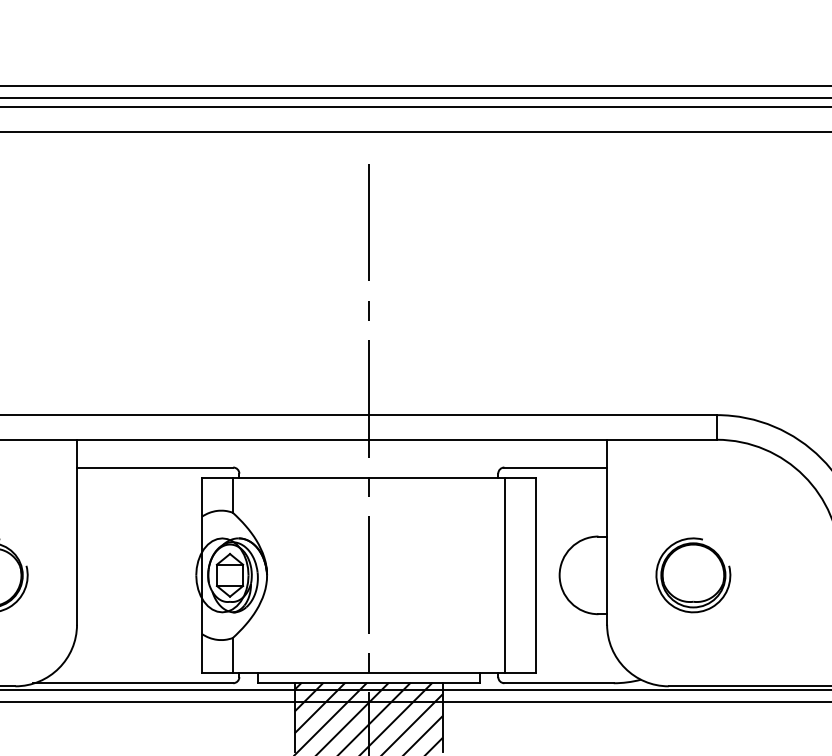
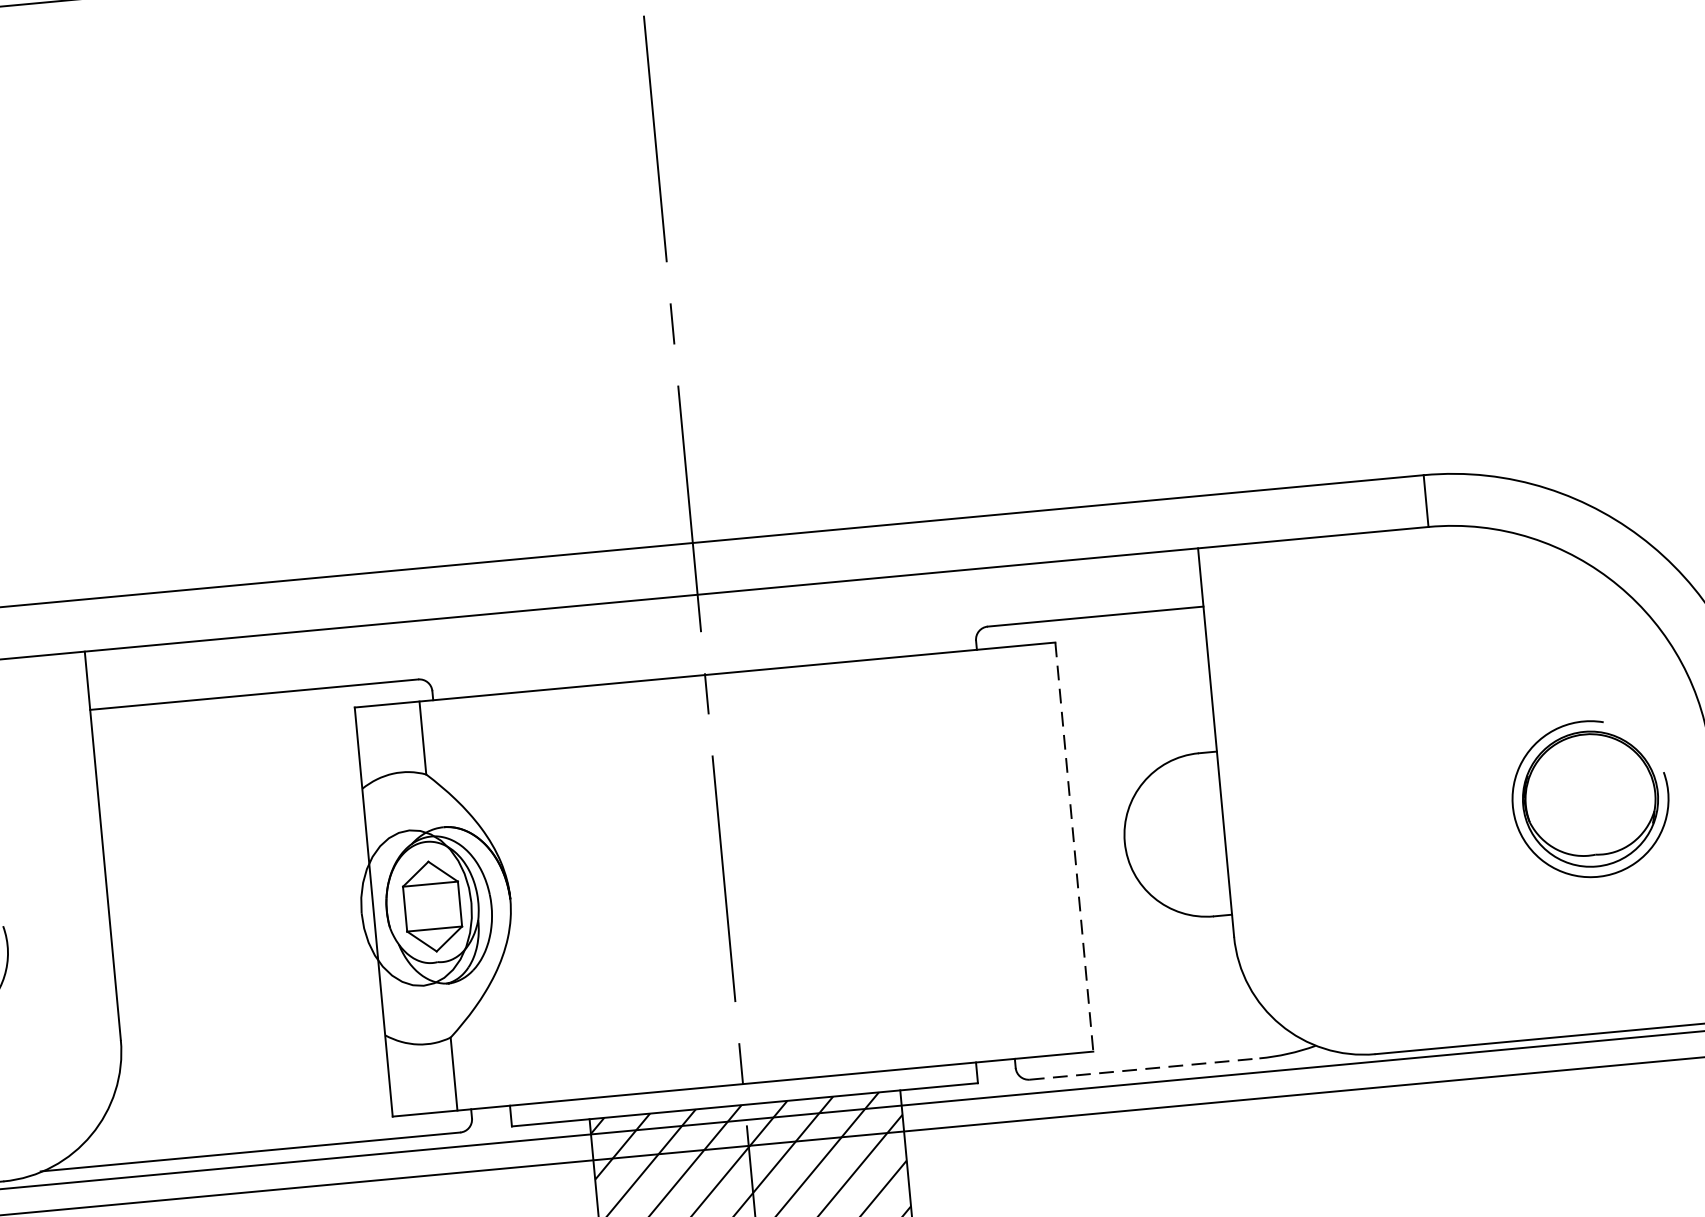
line: (504, 574) -> (1008, 851), removed
line: (535, 575) -> (1074, 847), solid -> dashed
part: (693, 575) -> (1590, 799), moved
line: (559, 683) -> (1145, 1069), solid -> dashed

